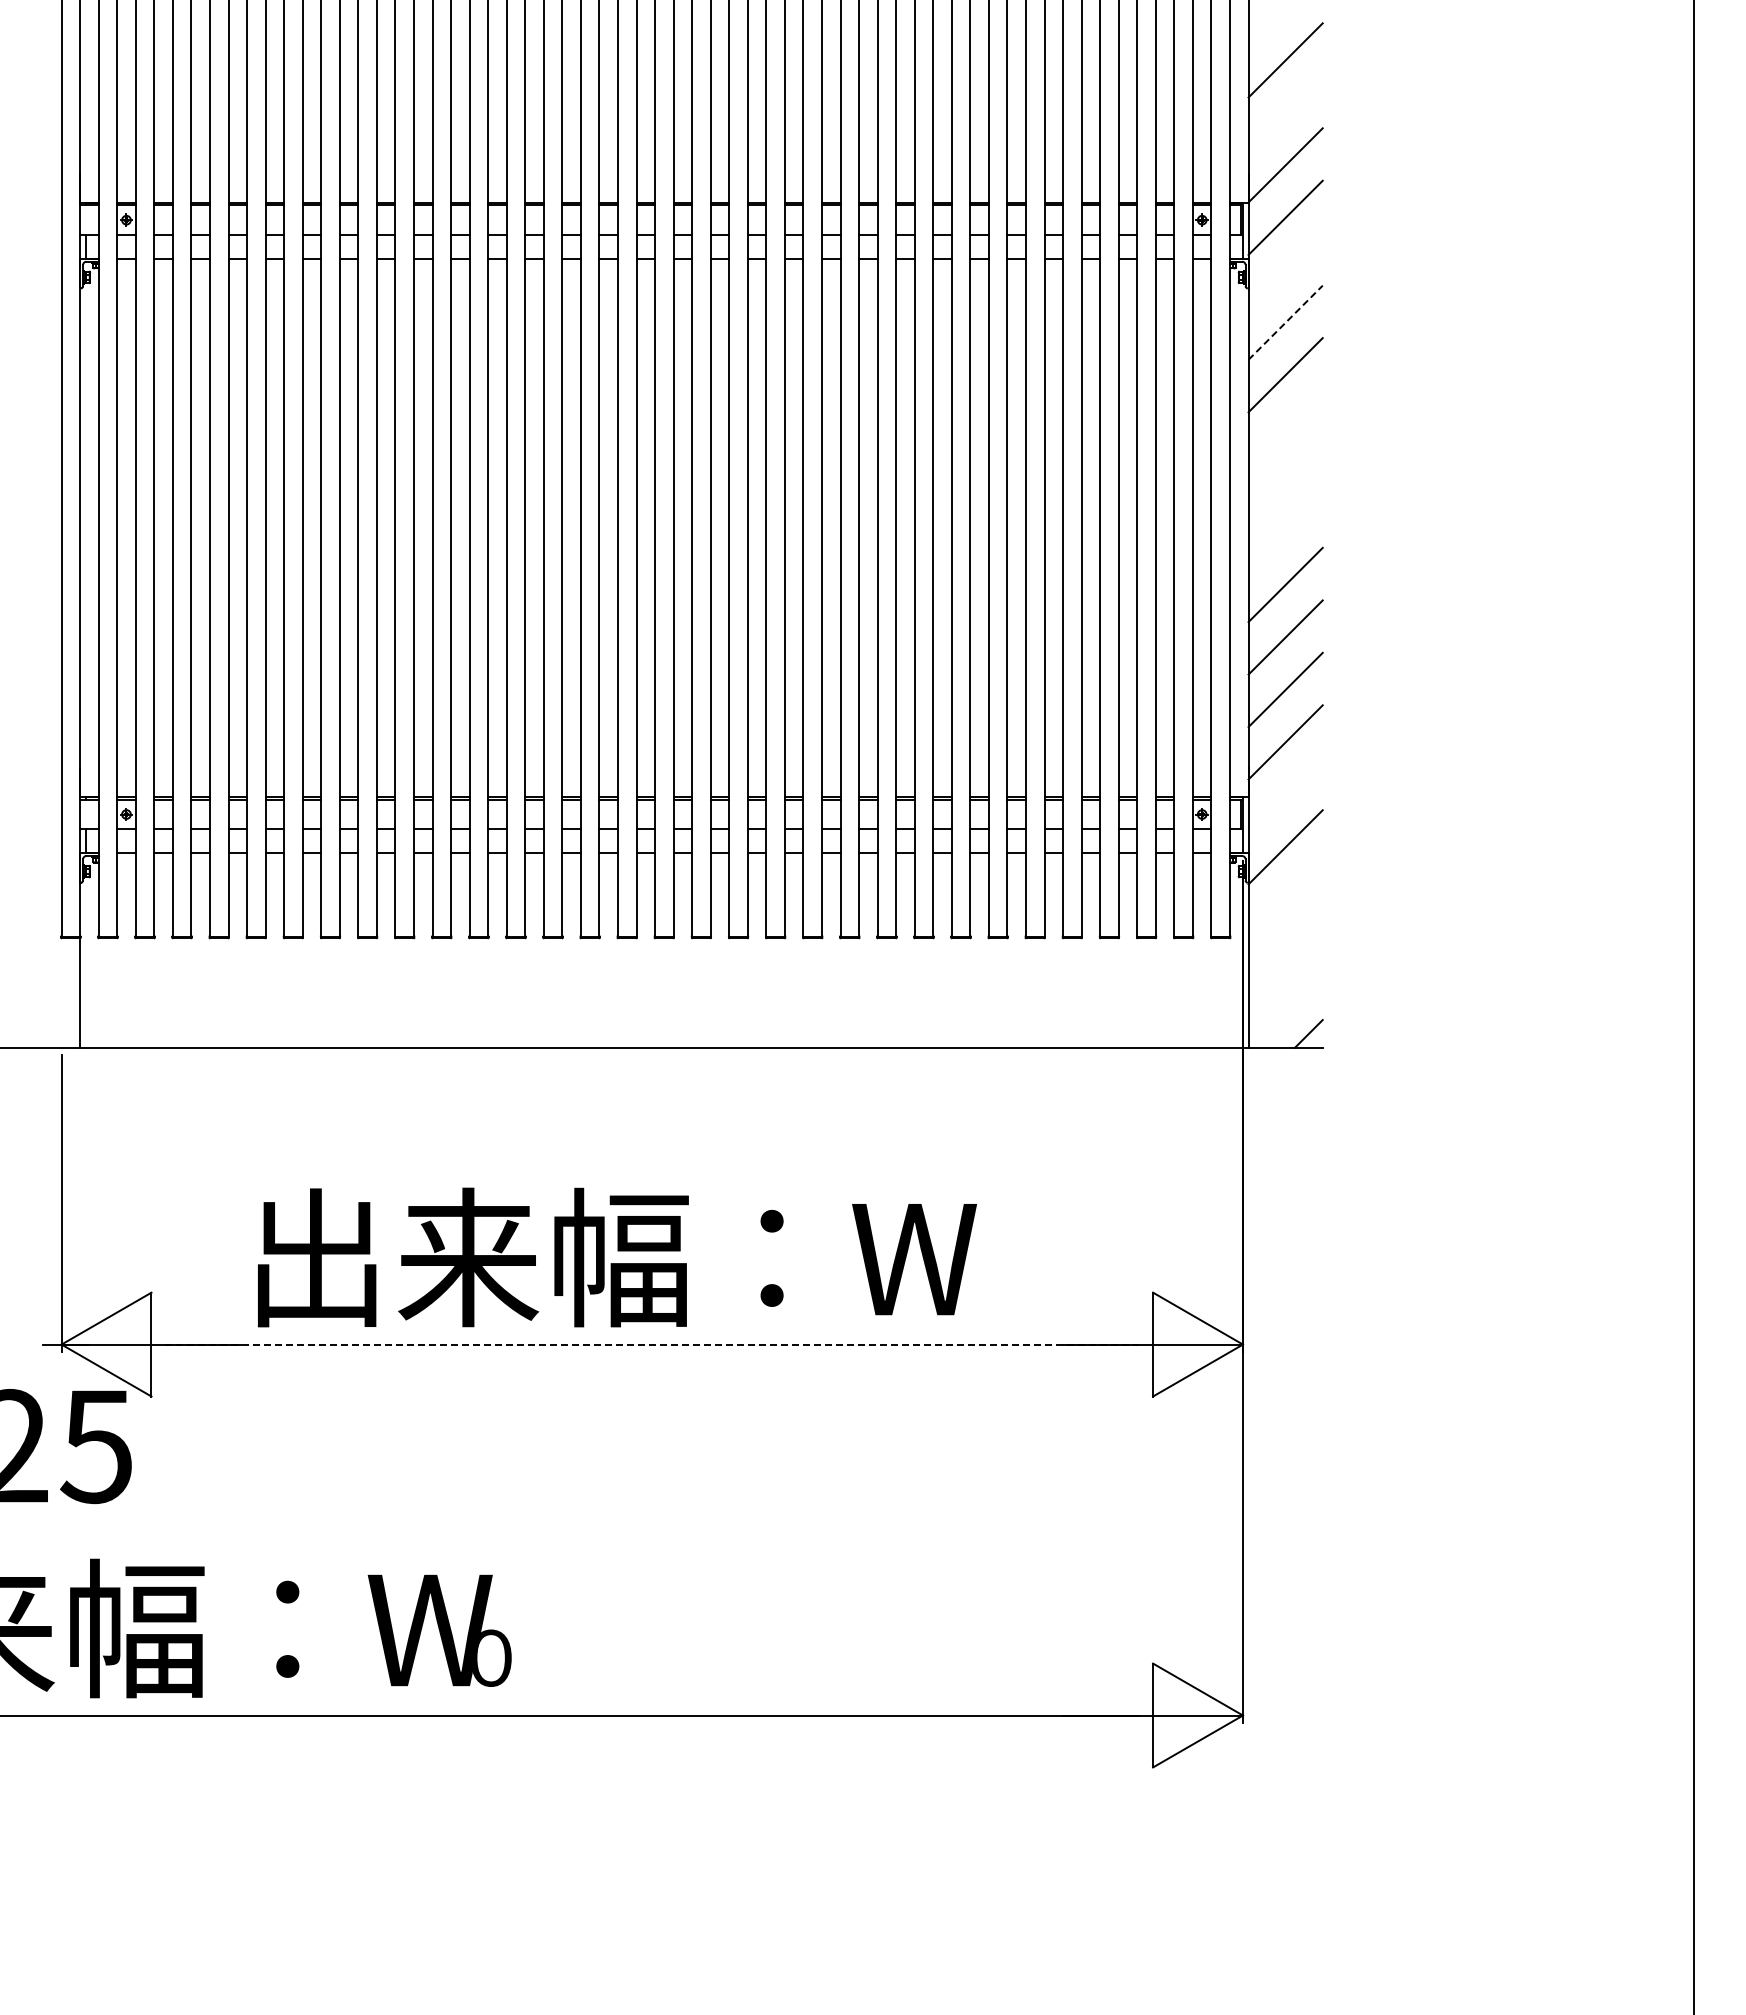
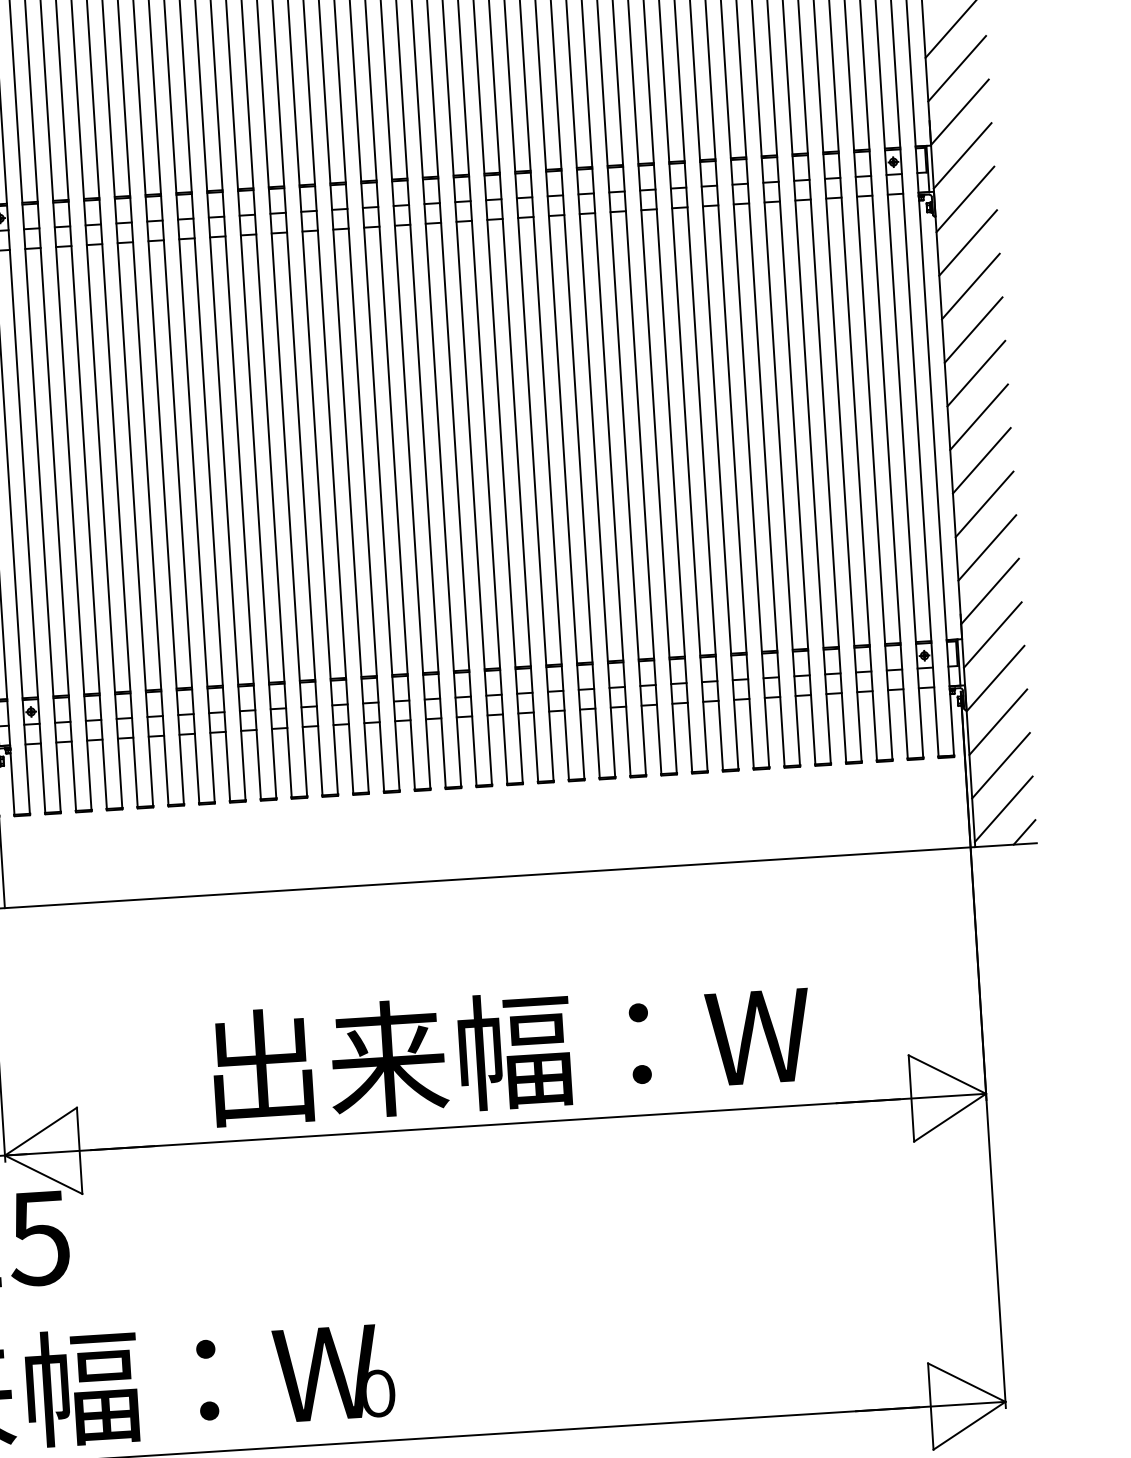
line: (1285, 112) -> (957, 68), added
line: (1285, 270) -> (965, 199), added
line: (1286, 322) -> (968, 242), dashed -> solid
line: (1285, 427) -> (973, 329), added
line: (1285, 479) -> (976, 373), added
line: (1285, 532) -> (978, 417), added
line: (1285, 794) -> (992, 634), added
line: (1285, 899) -> (998, 721), added
line: (1285, 952) -> (1000, 765), added
line: (1285, 1004) -> (1003, 809), added
text: (617, 1257) -> (511, 1051), moved
line: (652, 1344) -> (495, 1124), dashed -> solid

